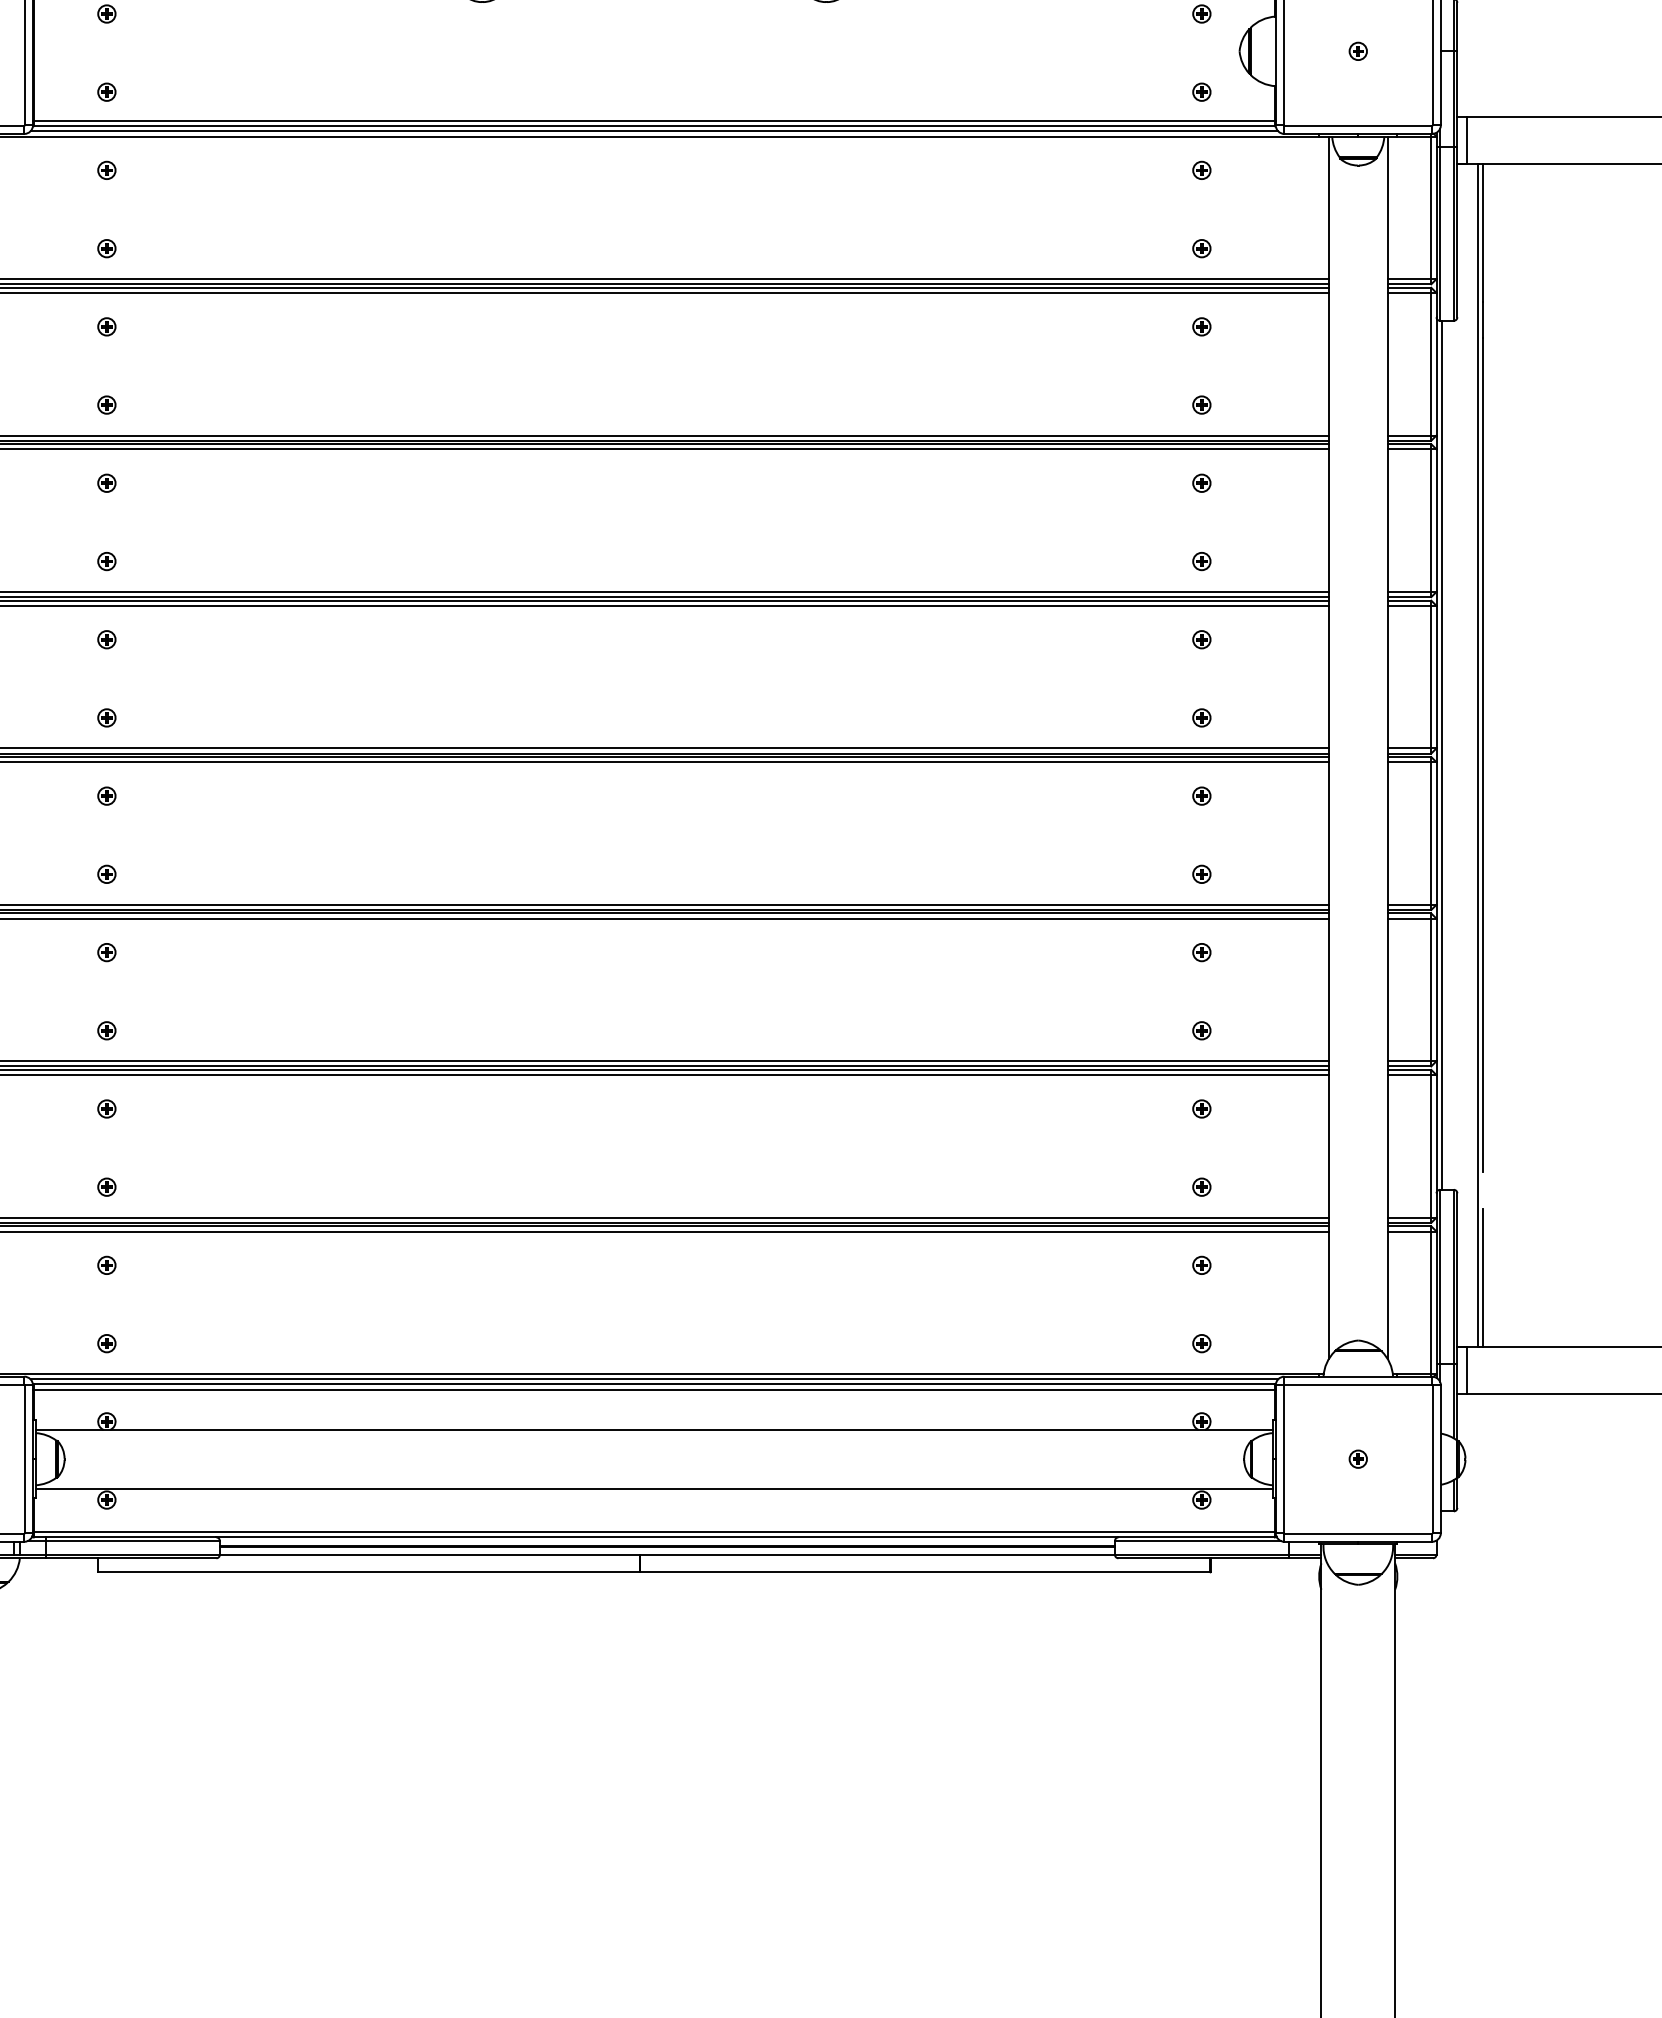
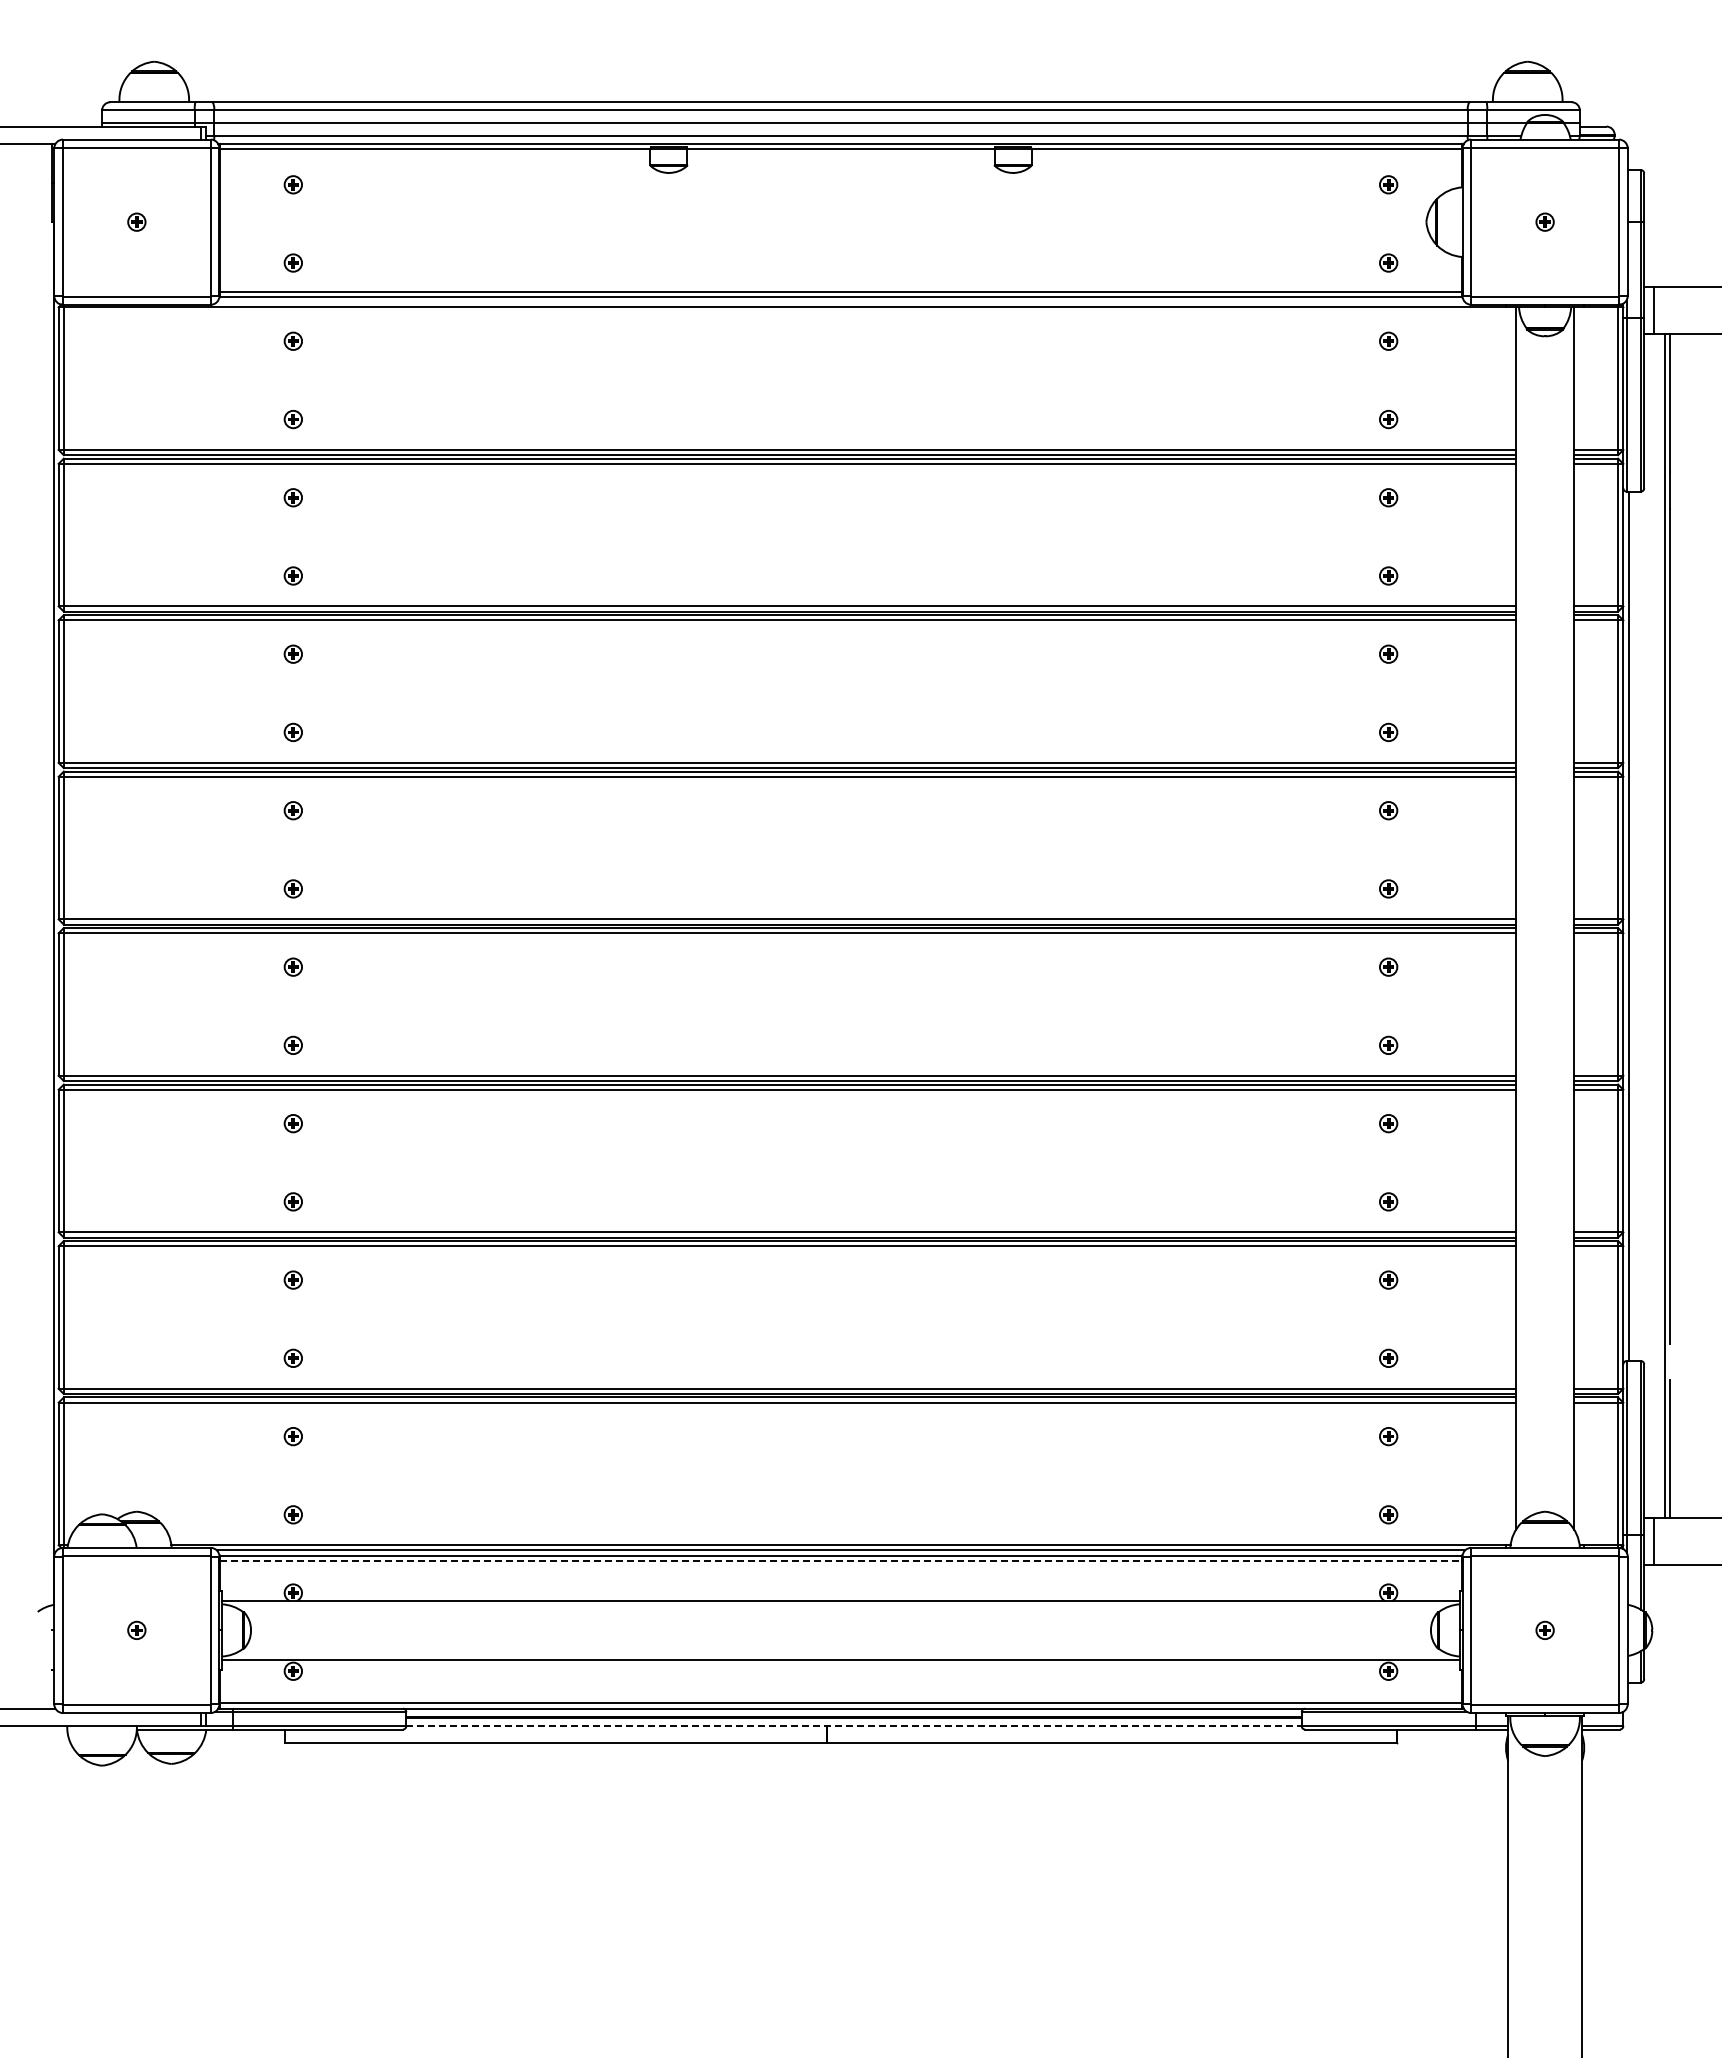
line: (653, 131) -> (840, 302), removed
line: (654, 1389) -> (841, 1560), solid -> dashed
line: (667, 1555) -> (854, 1726), solid -> dashed

